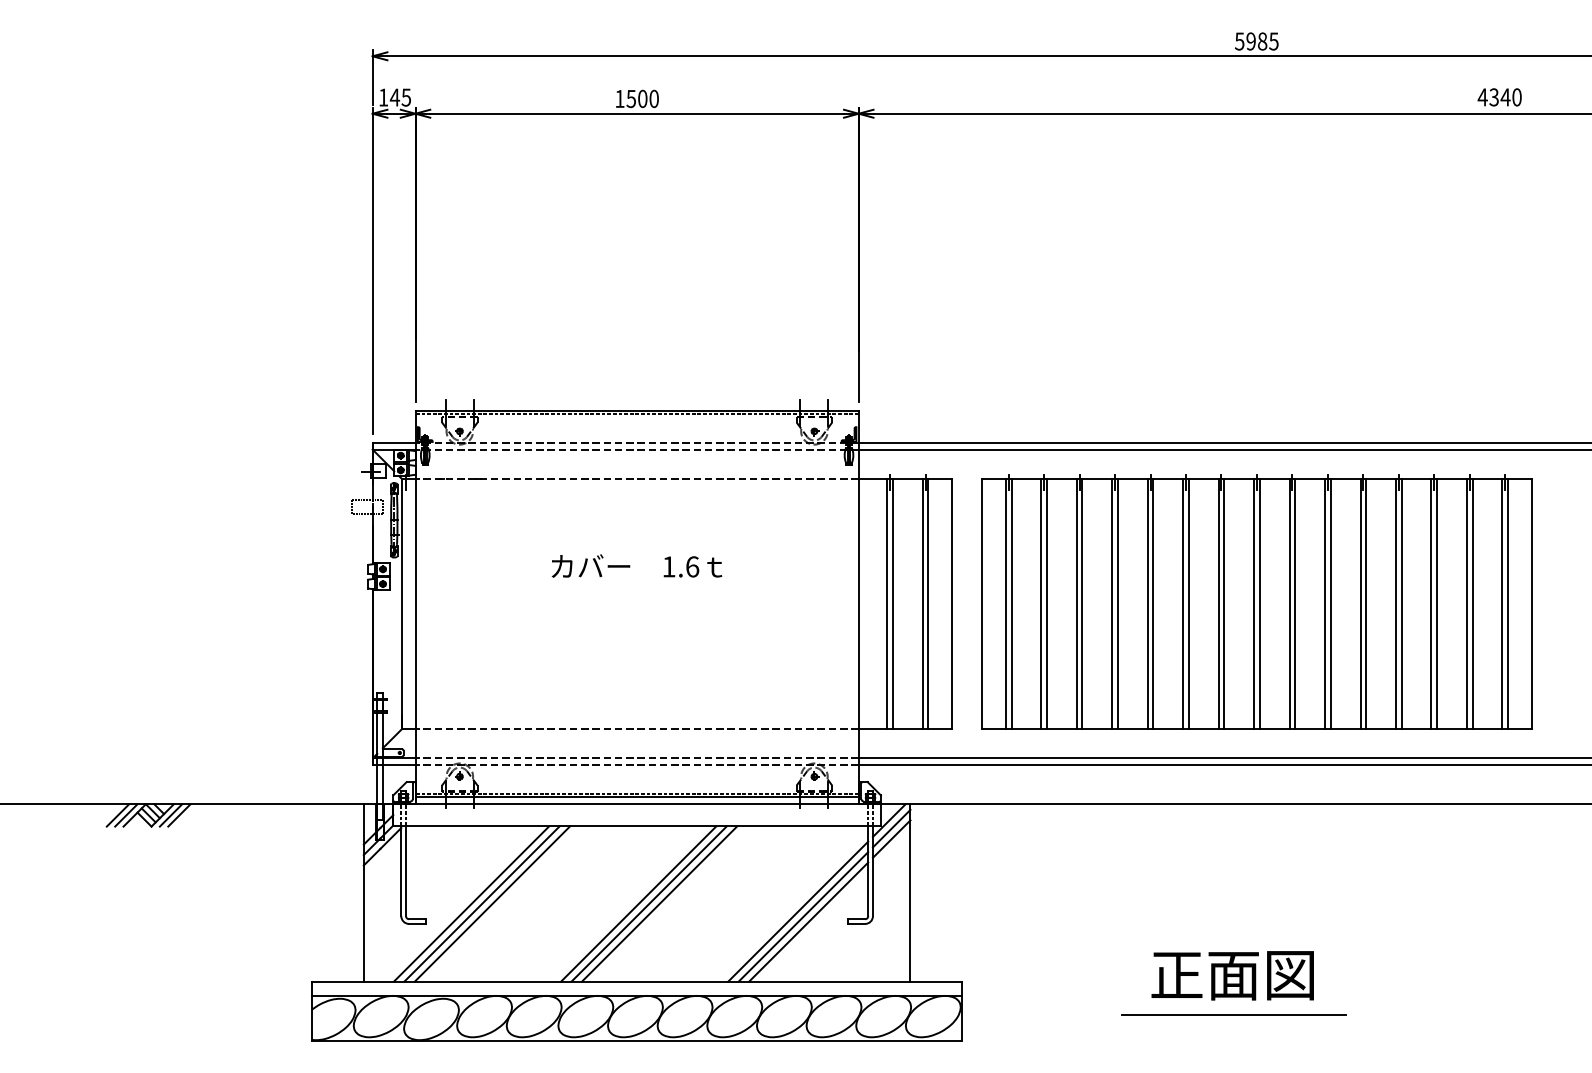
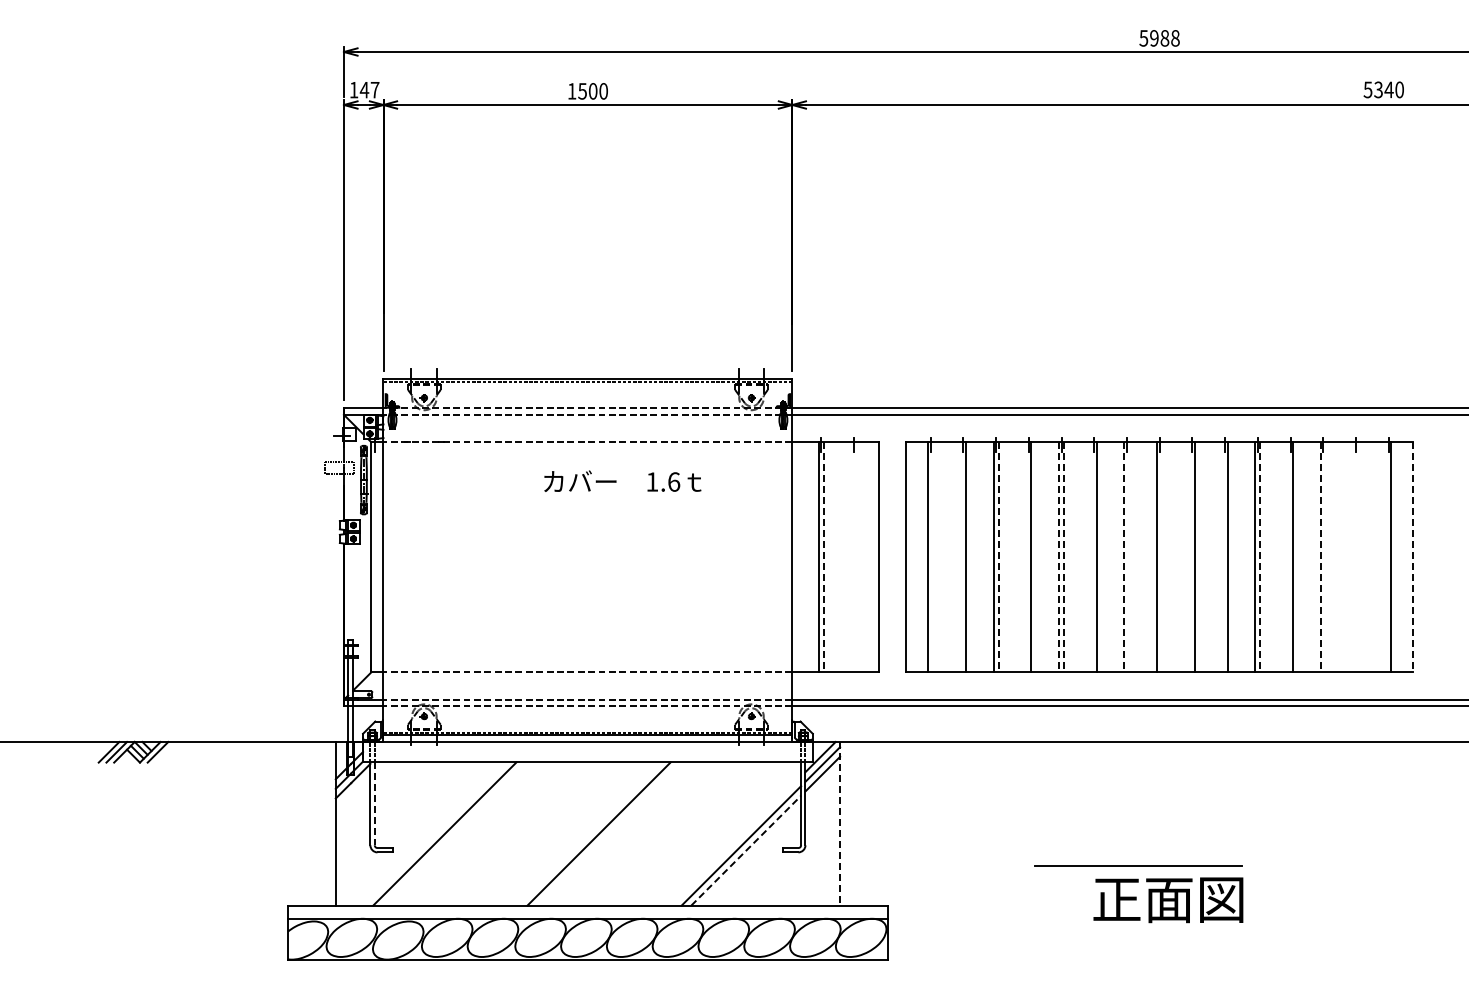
text: (1274, 41) -> (1175, 38), 5985 -> 5988
text: (1482, 96) -> (1367, 89), 4340 -> 5340
text: (405, 98) -> (374, 90), 145 -> 147
text: (636, 565) -> (622, 480), moved
line: (892, 604) -> (823, 557), solid -> dashed
line: (922, 604) -> (851, 557), removed
line: (928, 604) -> (856, 557), removed
line: (1011, 604) -> (933, 557), removed
line: (1040, 604) -> (960, 557), removed
line: (1082, 604) -> (998, 557), solid -> dashed
line: (1112, 604) -> (1026, 557), removed
line: (1147, 604) -> (1058, 557), solid -> dashed
line: (1153, 604) -> (1064, 557), solid -> dashed
line: (1182, 604) -> (1091, 557), removed
line: (1218, 604) -> (1124, 557), solid -> dashed
line: (1224, 604) -> (1129, 557), removed
line: (1259, 604) -> (1162, 557), removed
line: (1289, 604) -> (1189, 557), removed
line: (1324, 604) -> (1222, 557), removed
line: (1366, 604) -> (1260, 557), solid -> dashed
line: (1395, 604) -> (1287, 557), removed
line: (1431, 604) -> (1320, 557), solid -> dashed
line: (1436, 604) -> (1325, 557), removed
line: (1466, 604) -> (1353, 557), removed
line: (1472, 604) -> (1358, 557), removed
line: (1502, 604) -> (1386, 557), removed
line: (1532, 604) -> (1413, 557), solid -> dashed
line: (179, 814) -> (165, 751), removed
line: (405, 871) -> (374, 804), solid -> dashed
line: (910, 892) -> (840, 823), solid -> dashed
line: (470, 903) -> (434, 833), removed
line: (492, 903) -> (454, 833), removed
line: (638, 903) -> (589, 833), removed
line: (659, 903) -> (608, 833), removed
line: (798, 911) -> (736, 840), removed
line: (809, 921) -> (746, 850), solid -> dashed
text: (1232, 976) -> (1168, 900), moved
line: (1233, 1014) -> (1138, 865), moved

